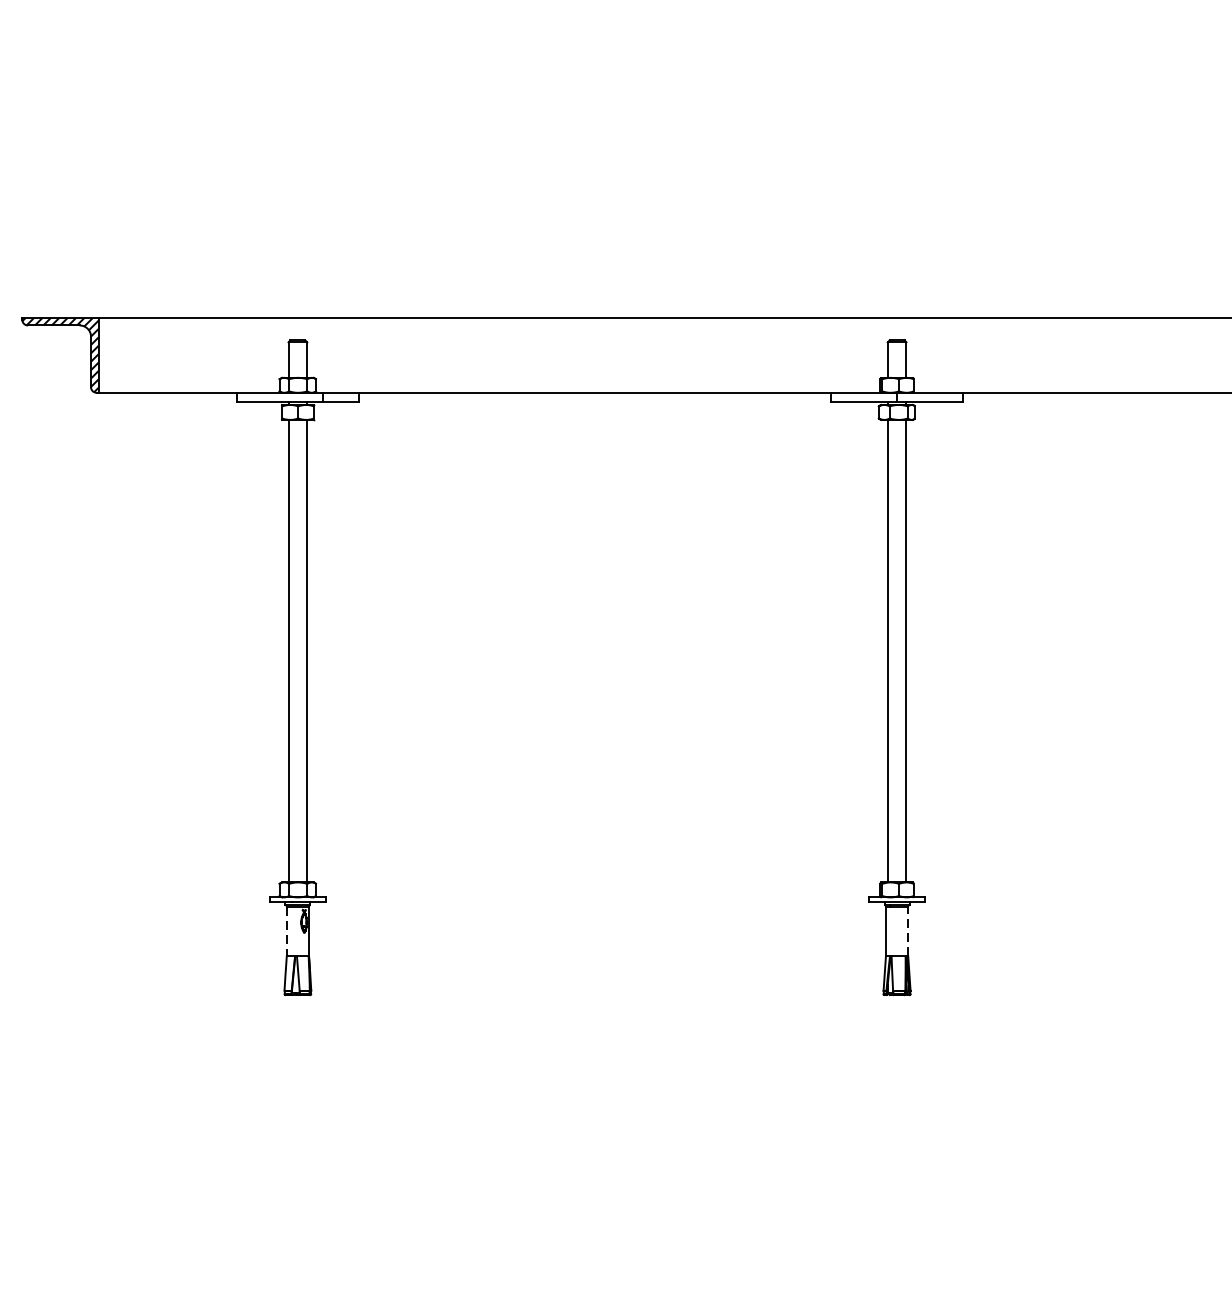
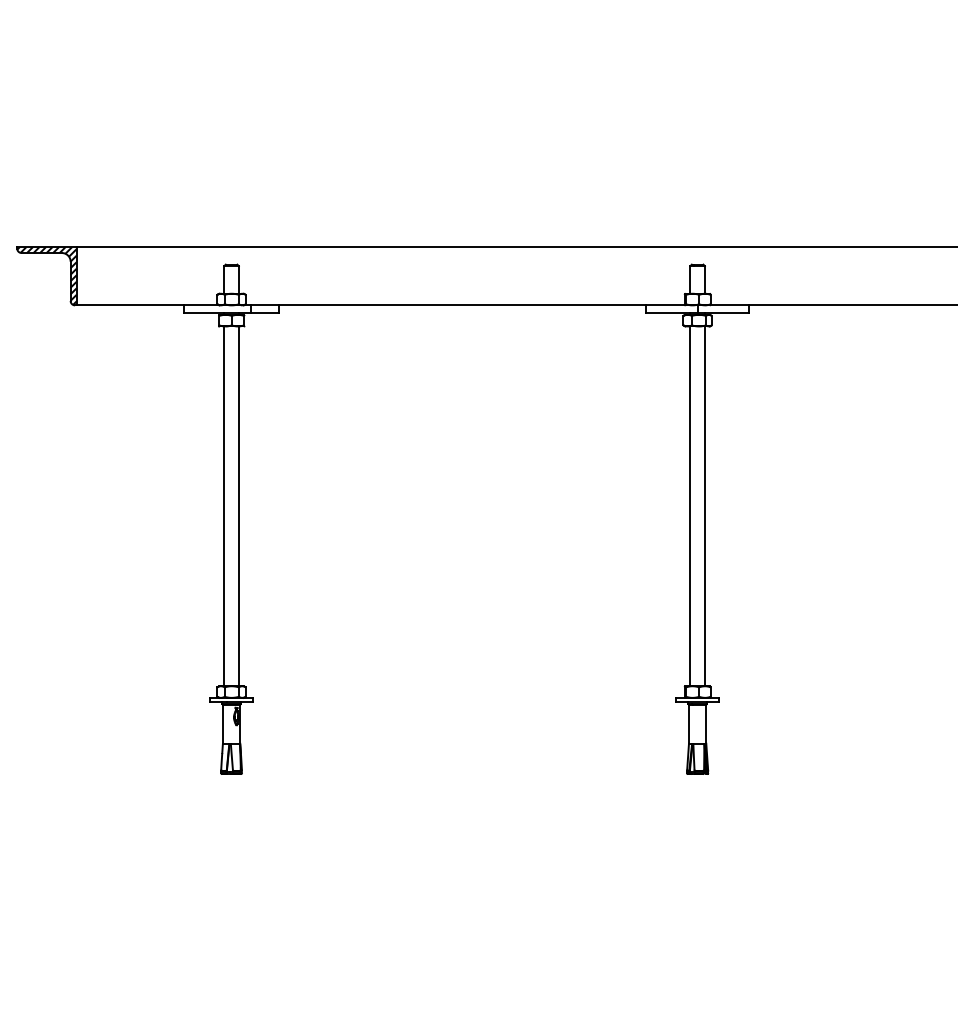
line: (908, 930) -> (706, 723), dashed -> solid
line: (286, 931) -> (222, 724), dashed -> solid

